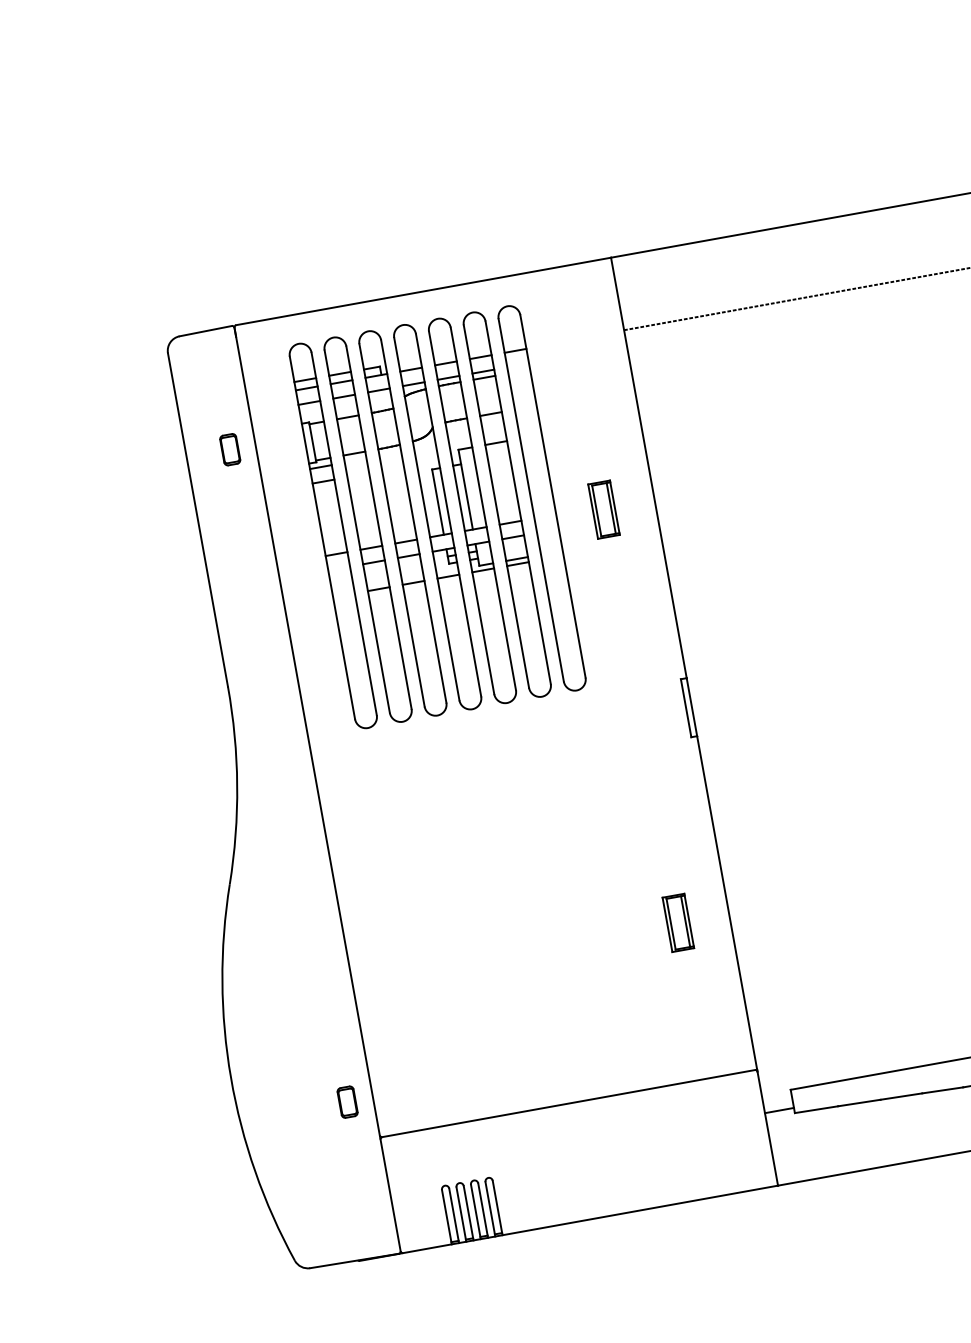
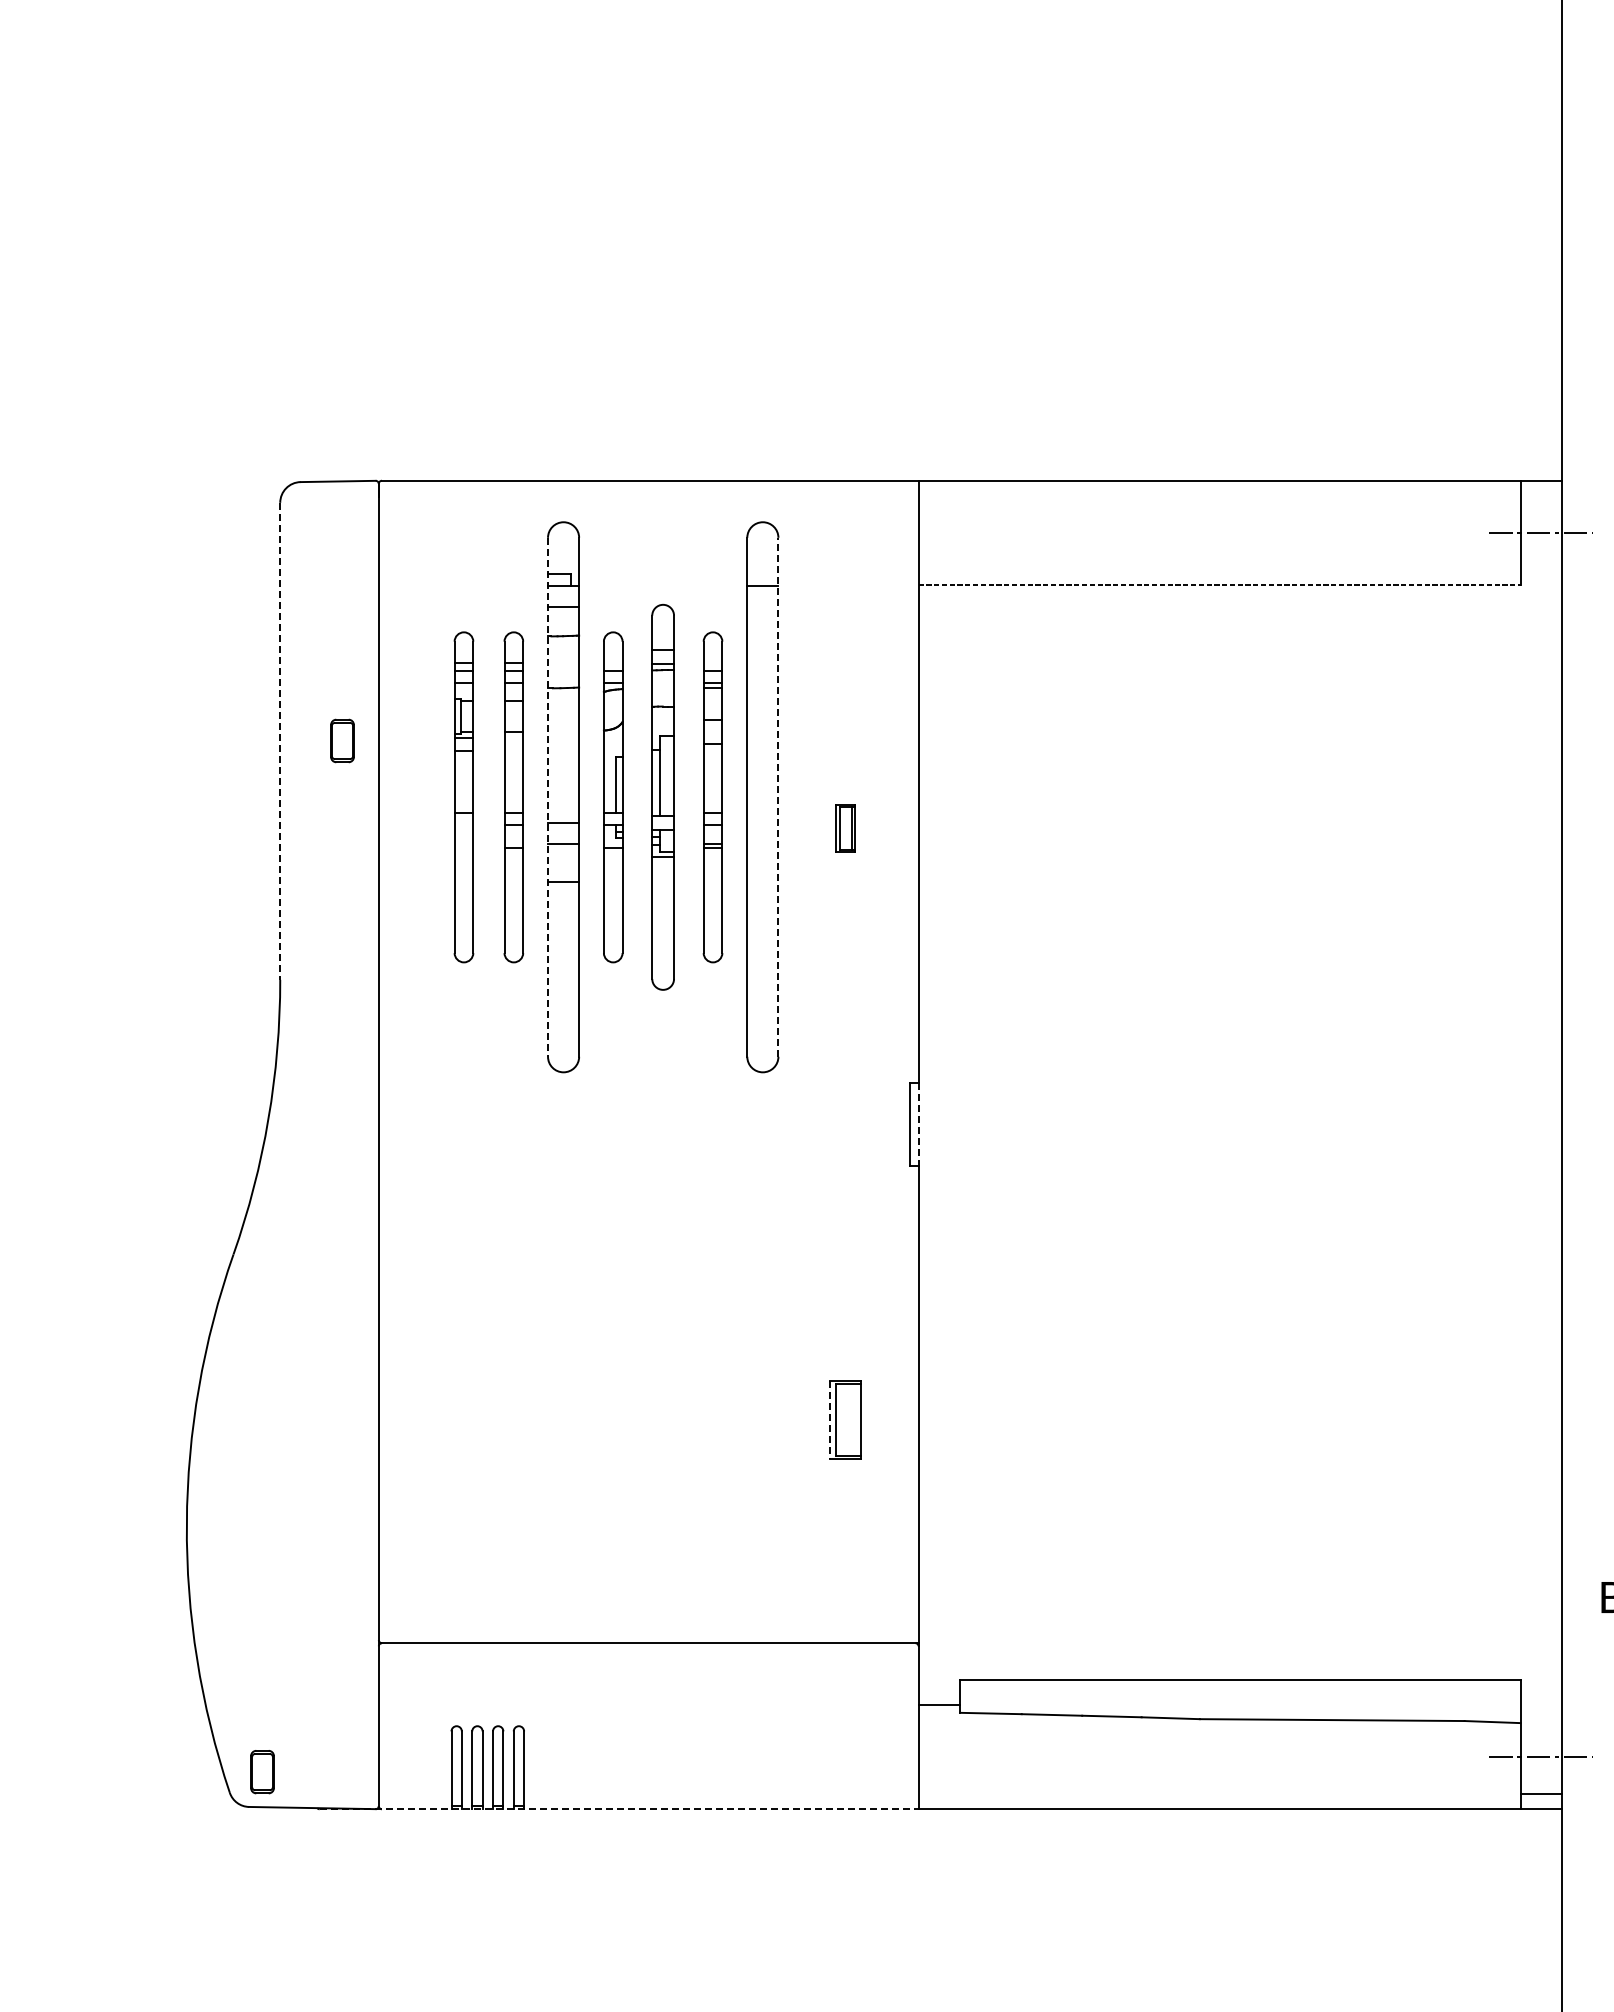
part: (230, 449) -> (342, 740), moved
line: (552, 495) -> (778, 796), solid -> dashed
part: (506, 504) -> (712, 797), size x0.6
part: (603, 509) -> (845, 828), size x0.6
part: (472, 511) -> (662, 797), size x0.7
part: (437, 517) -> (612, 797), size x0.6
line: (198, 520) -> (280, 741), solid -> dashed
line: (392, 525) -> (548, 797), solid -> dashed
part: (367, 529) -> (513, 797), size x0.6
part: (333, 536) -> (463, 797), size x0.6
line: (691, 707) -> (918, 1124), solid -> dashed
line: (685, 921) -> (856, 1419), removed
line: (667, 925) -> (830, 1420), solid -> dashed
part: (347, 1102) -> (262, 1772), moved
line: (569, 1223) -> (619, 1809), solid -> dashed

